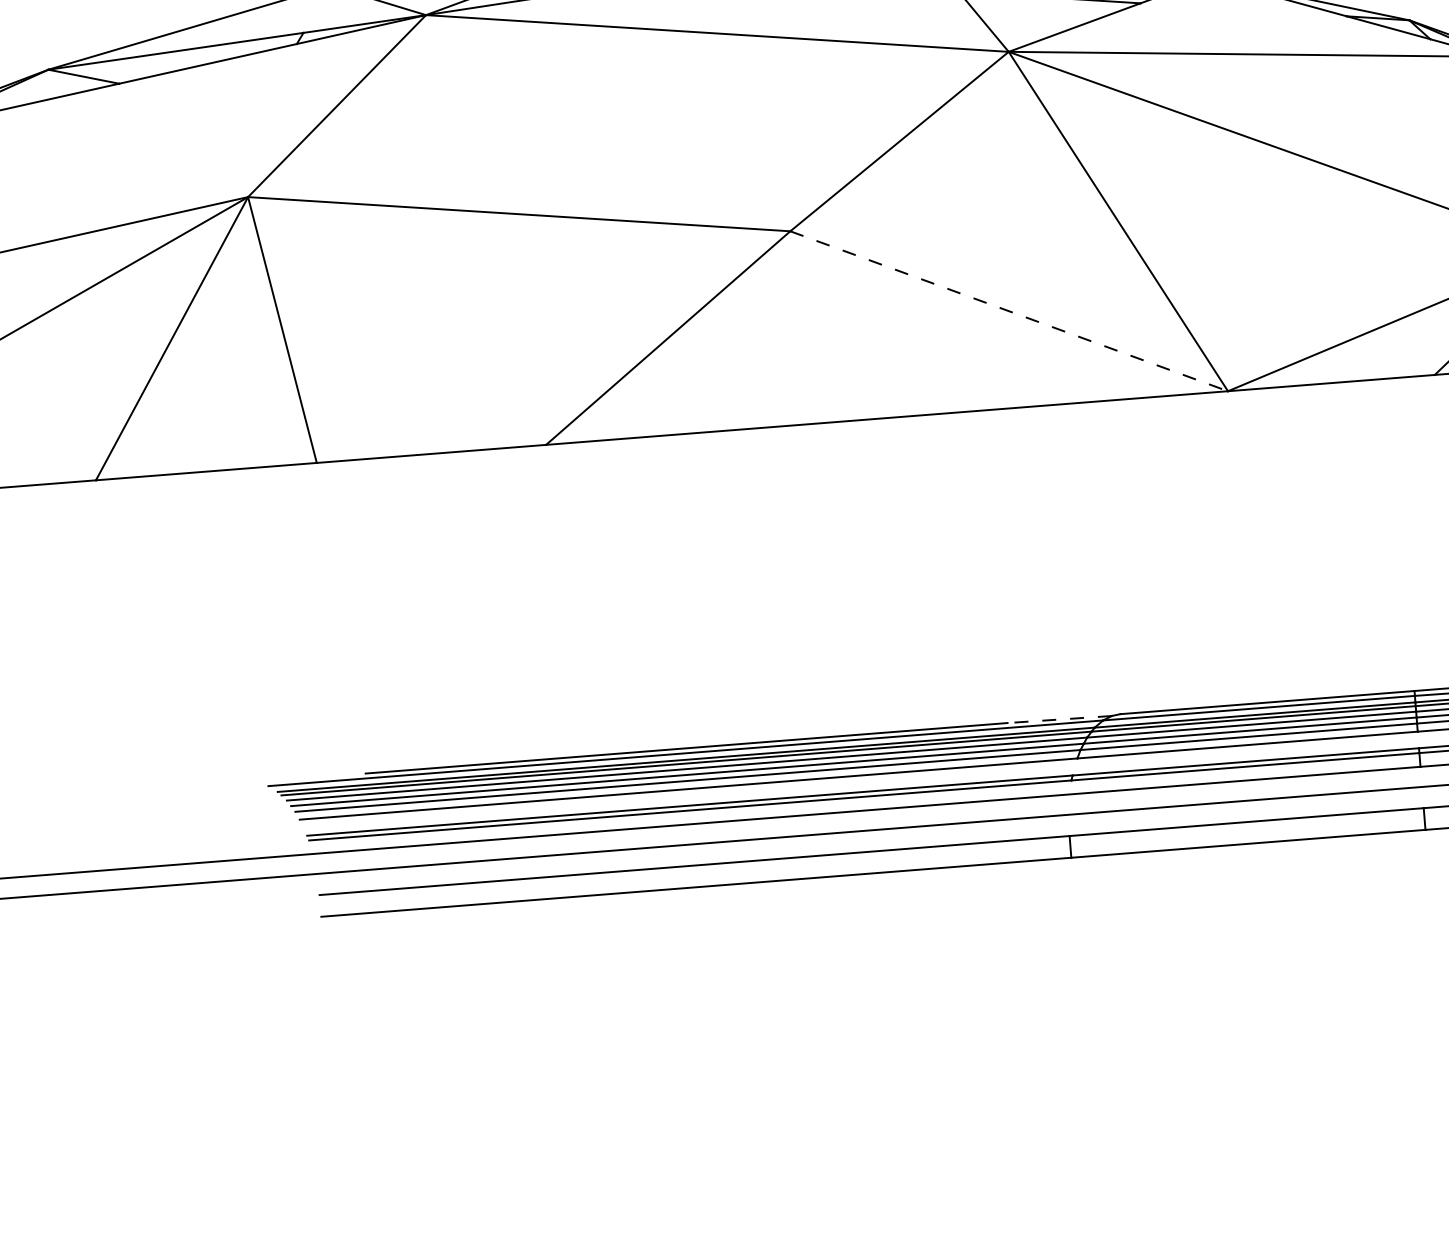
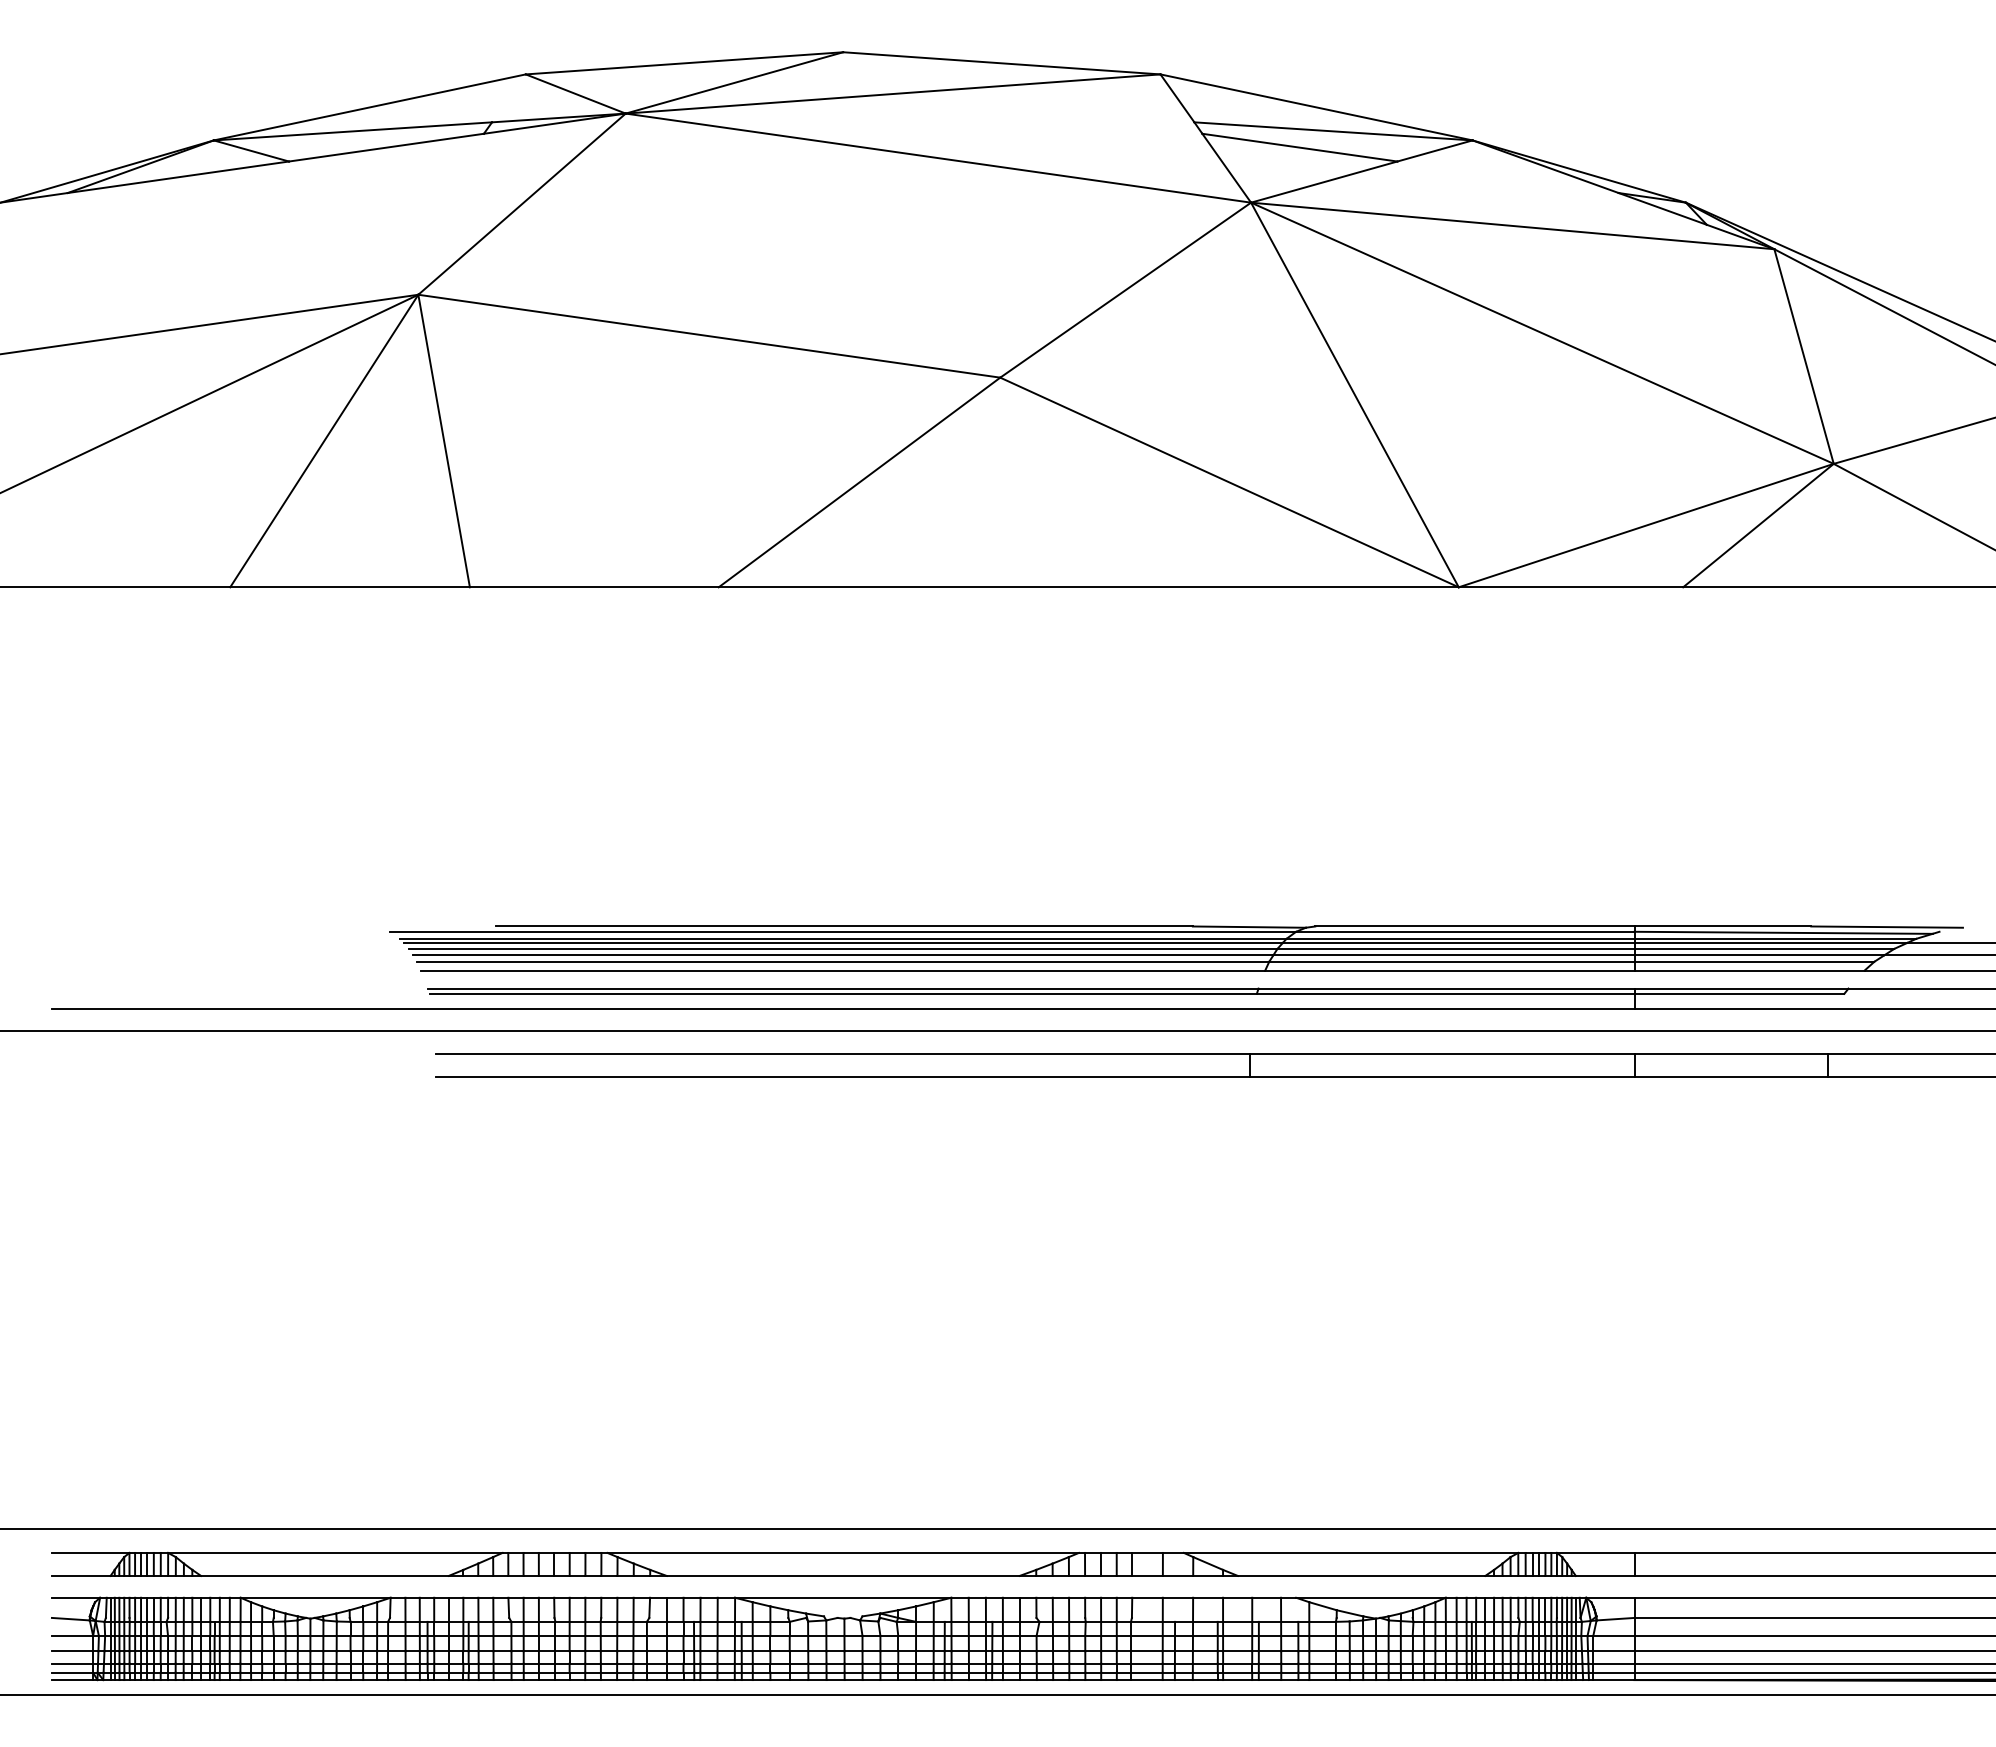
line: (1009, 311) -> (1229, 482), dashed -> solid
line: (1059, 719) -> (1249, 927), dashed -> solid

